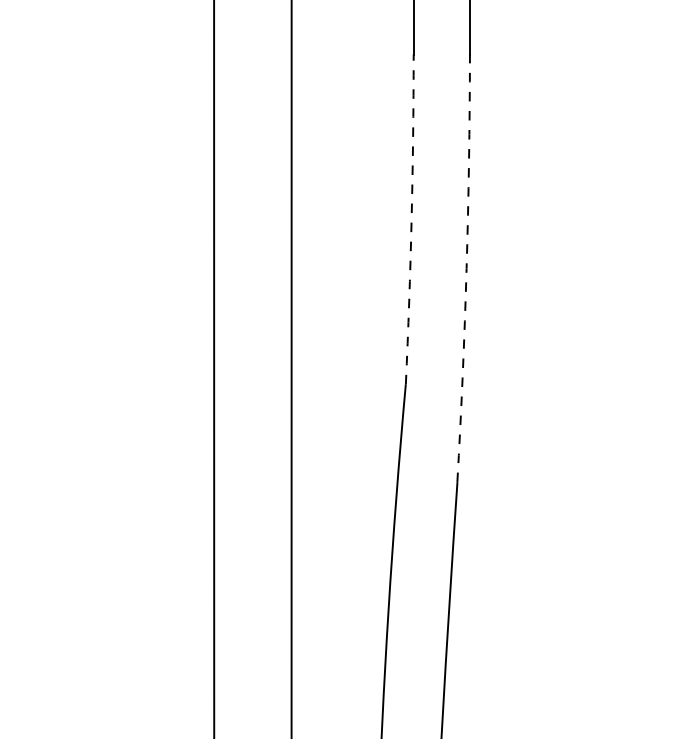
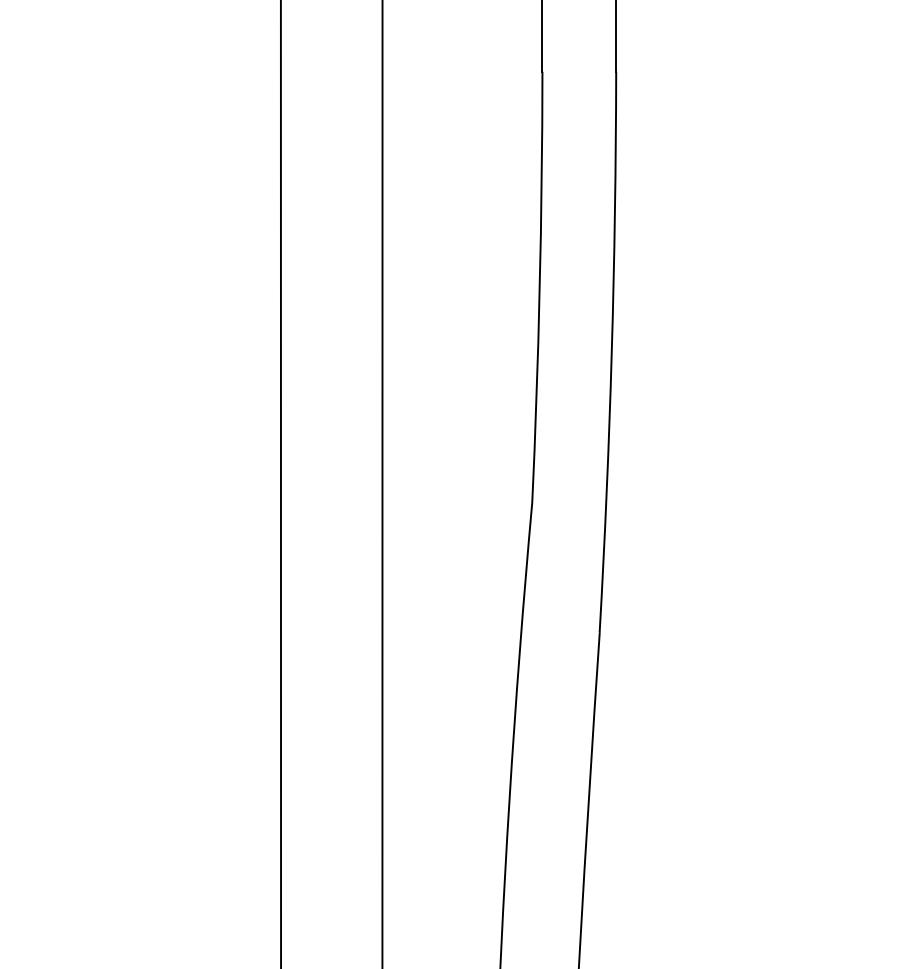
arc: (411, 219) -> (539, 287), dashed -> solid
arc: (466, 268) -> (611, 351), dashed -> solid

